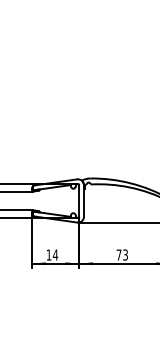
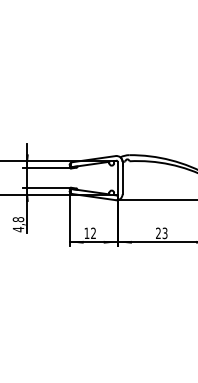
text: (55, 254) -> (93, 232), 14 -> 12
text: (119, 254) -> (158, 232), 73 -> 23

